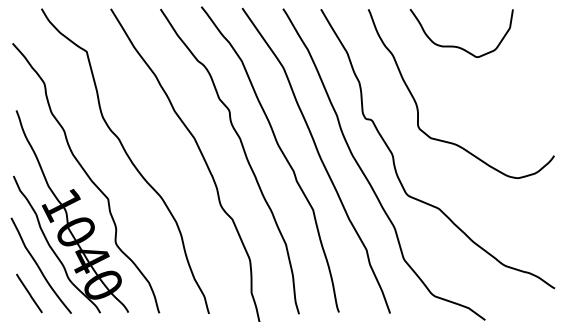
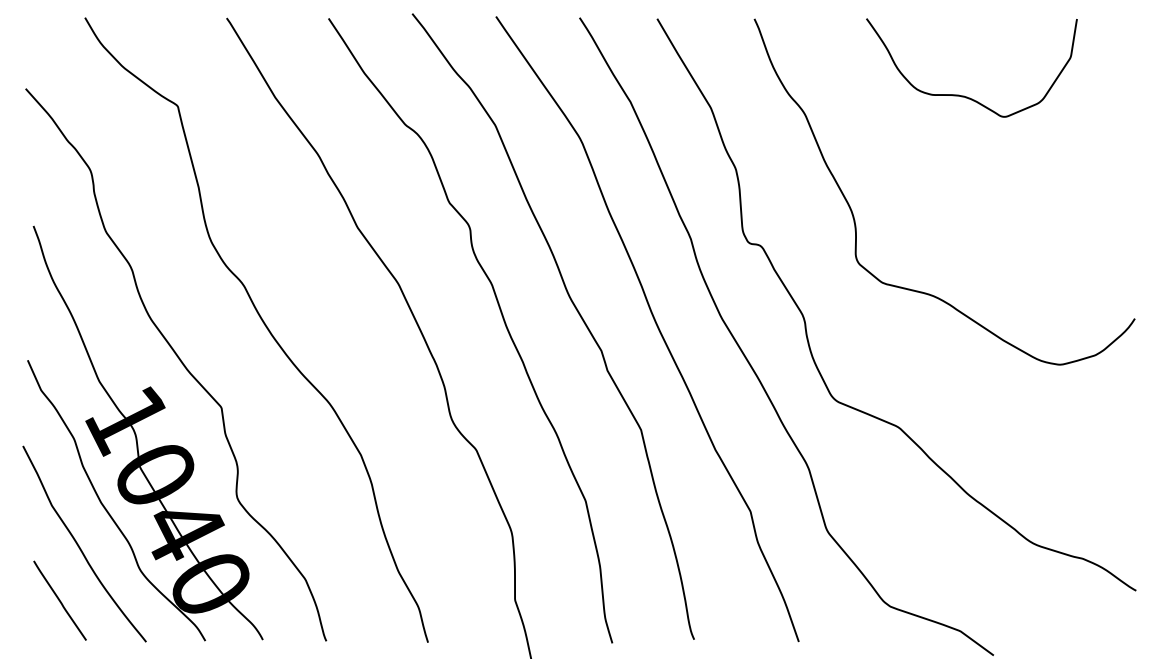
curve: (459, 46) -> (967, 95), moved

